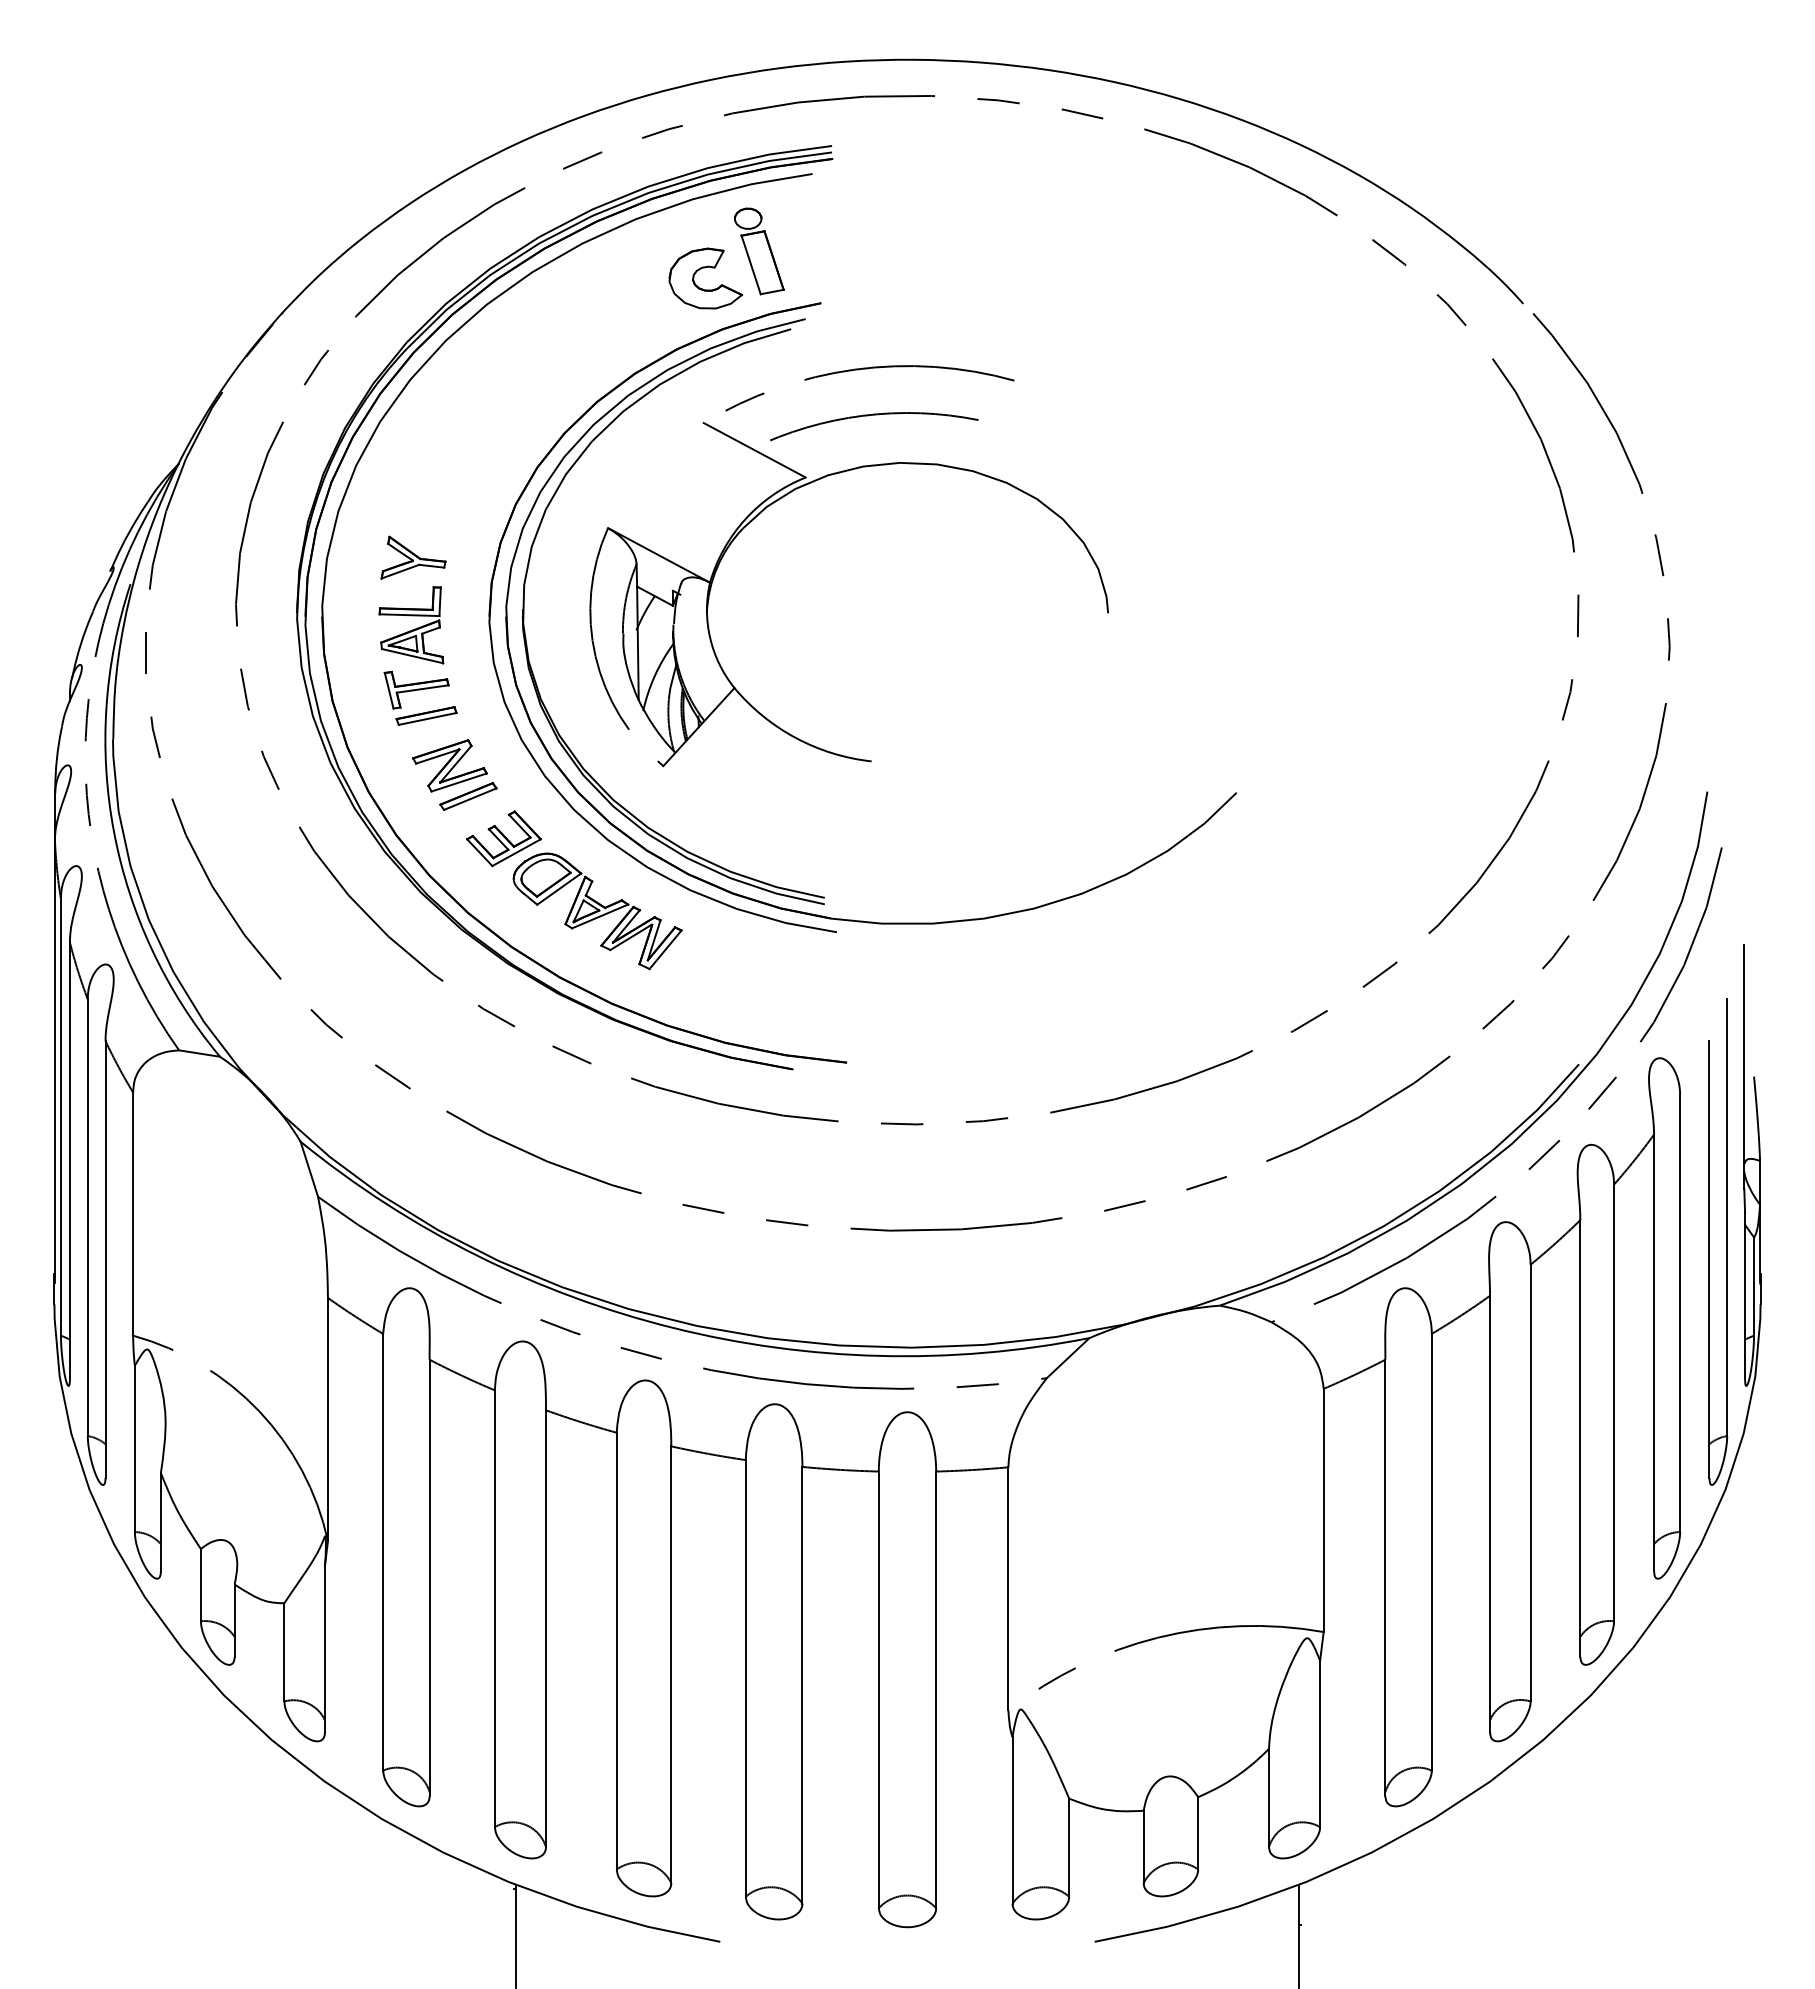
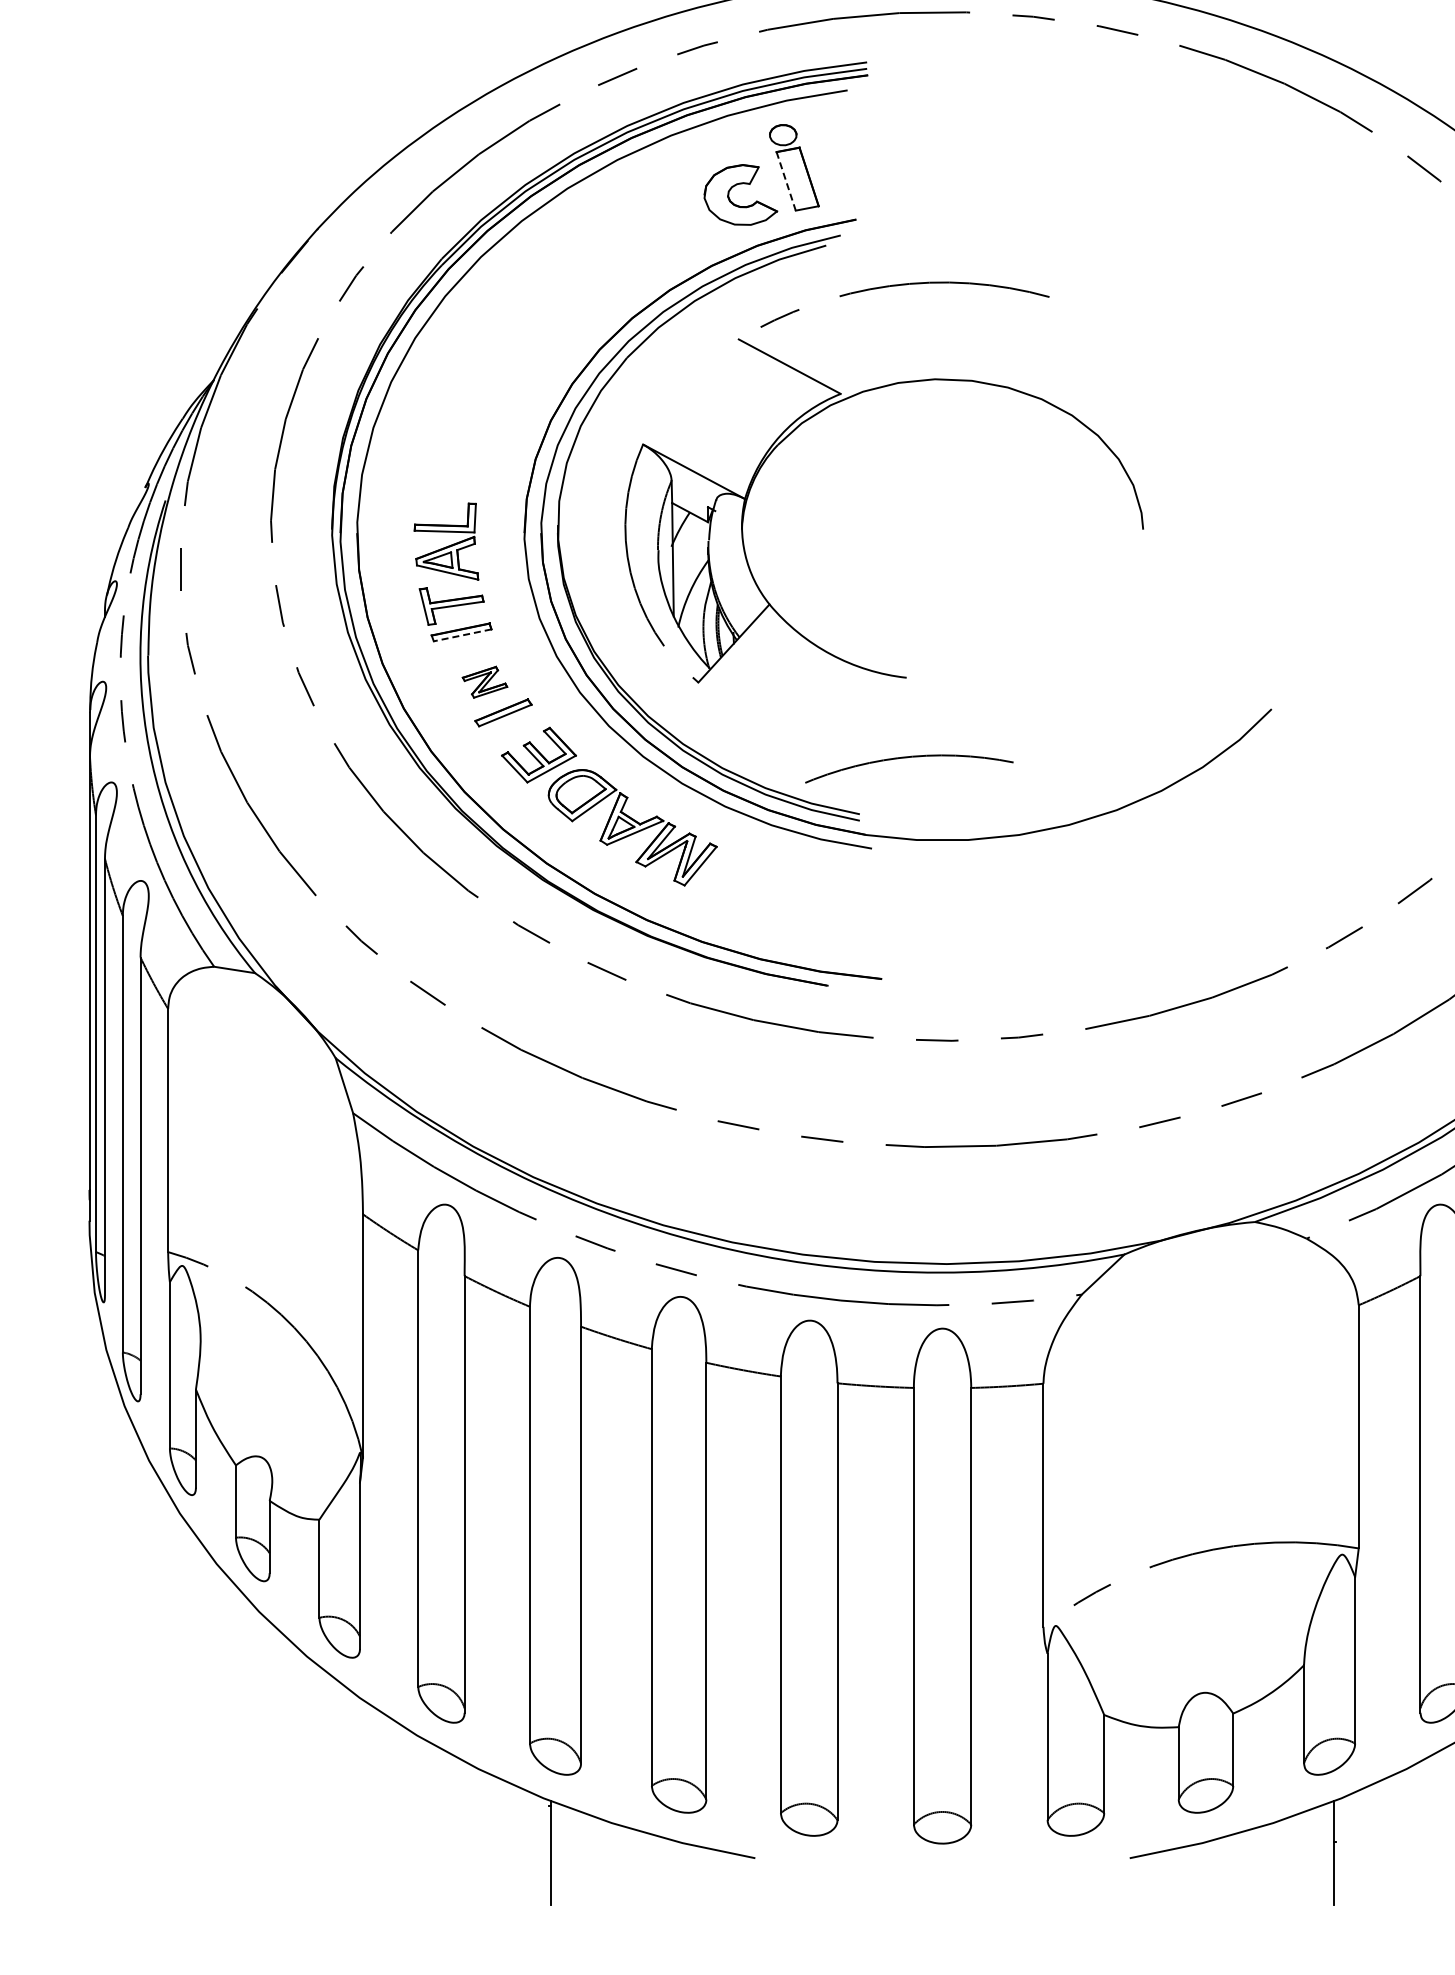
line: (751, 264) -> (786, 180), solid -> dashed
arc: (874, 415) -> (909, 757), moved
part: (413, 557) -> (448, 473), removed
line: (427, 719) -> (462, 635), solid -> dashed
part: (449, 765) -> (484, 681), size x0.6

